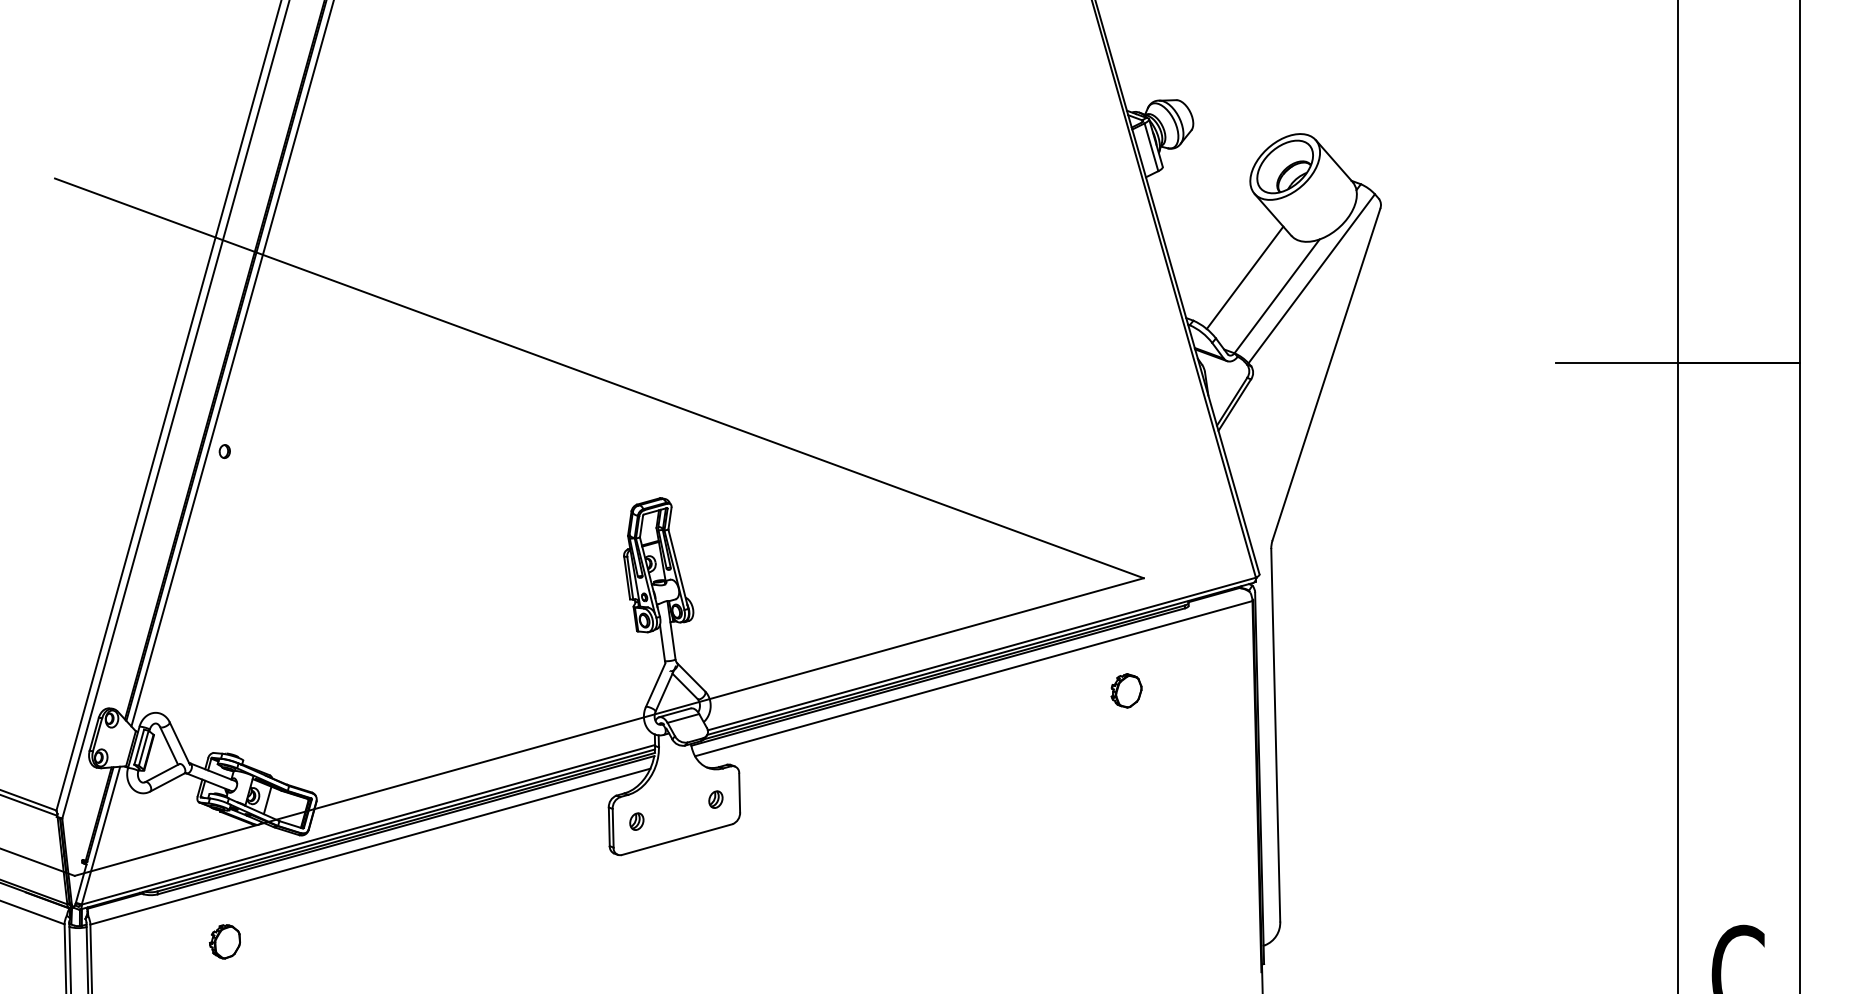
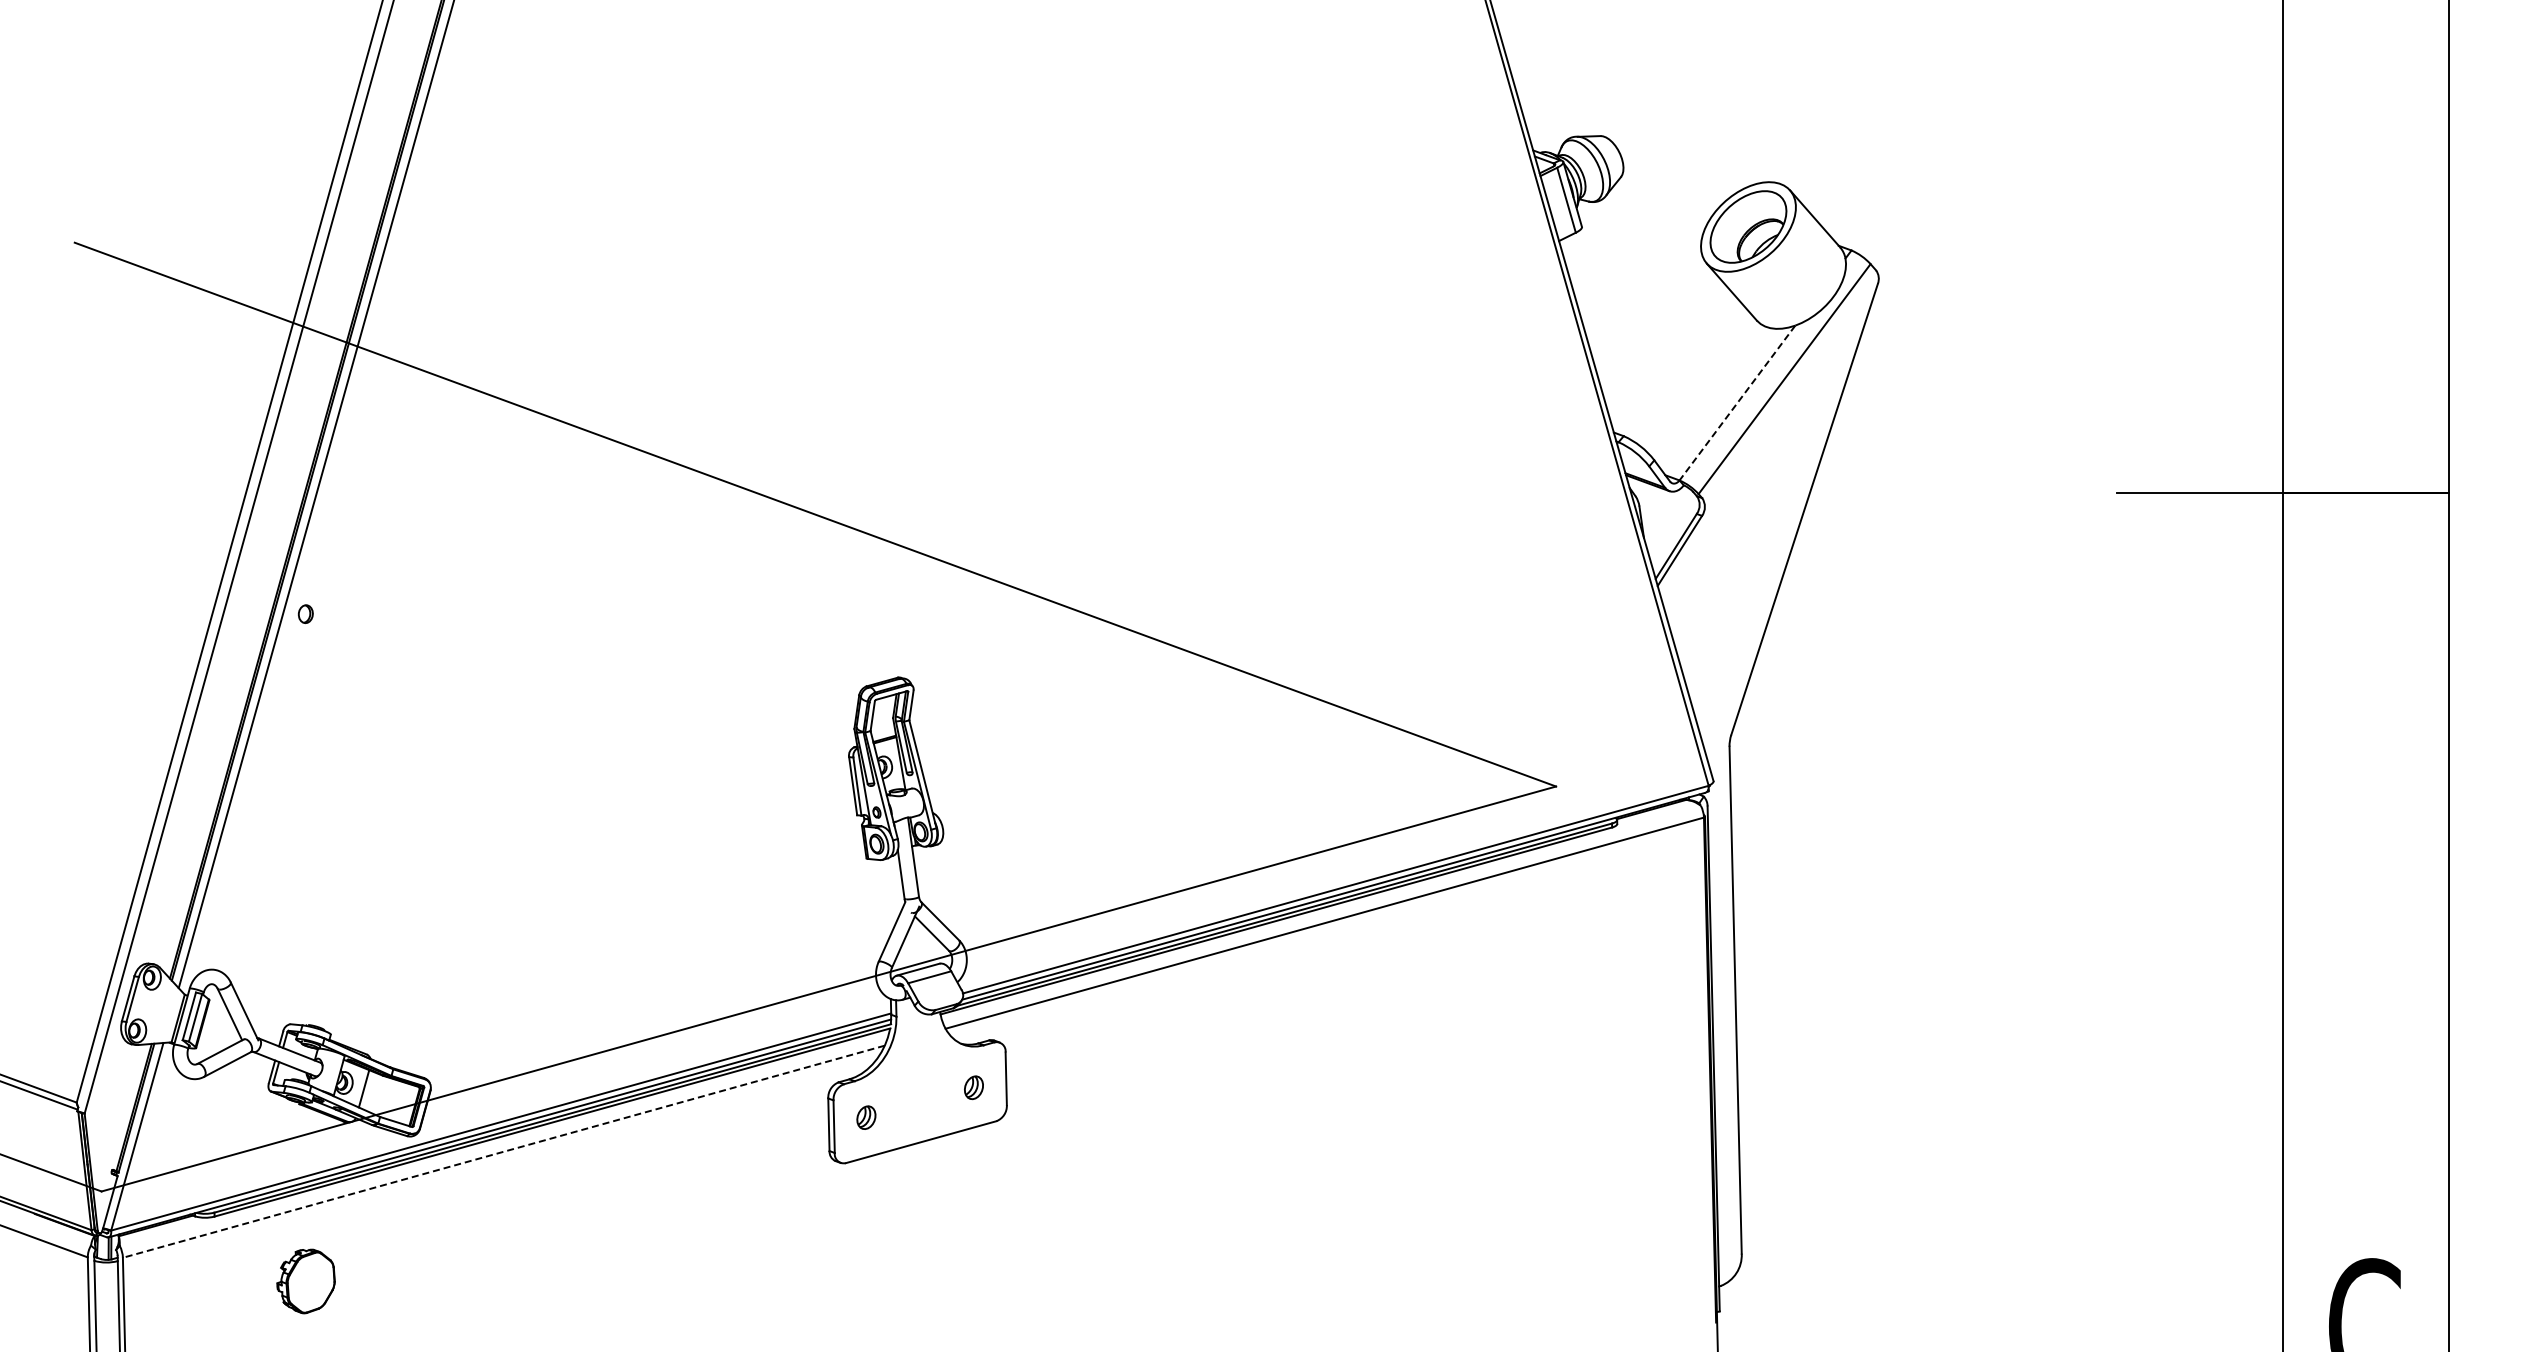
line: (1244, 277) -> (1693, 377), removed
line: (1277, 296) -> (1737, 403), solid -> dashed
part: (1126, 690) -> (1532, 939), removed
line: (370, 846) -> (503, 1151), solid -> dashed
part: (224, 941) -> (305, 1280), size x1.4

